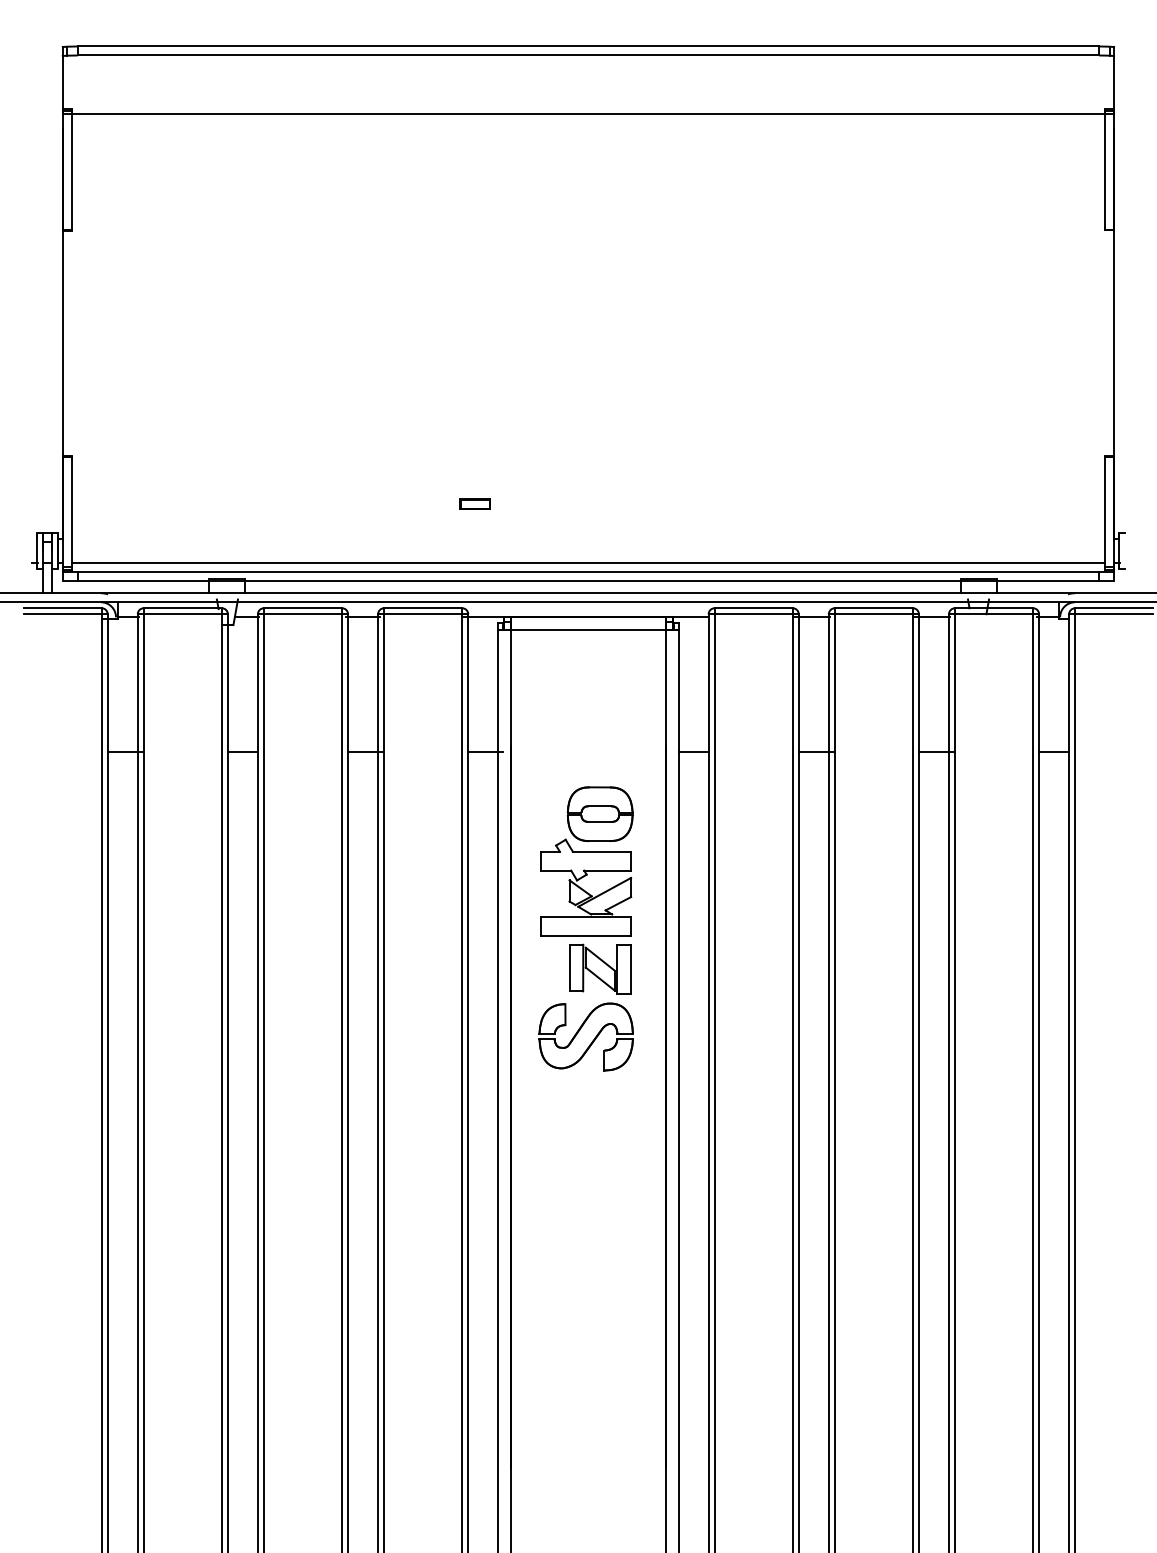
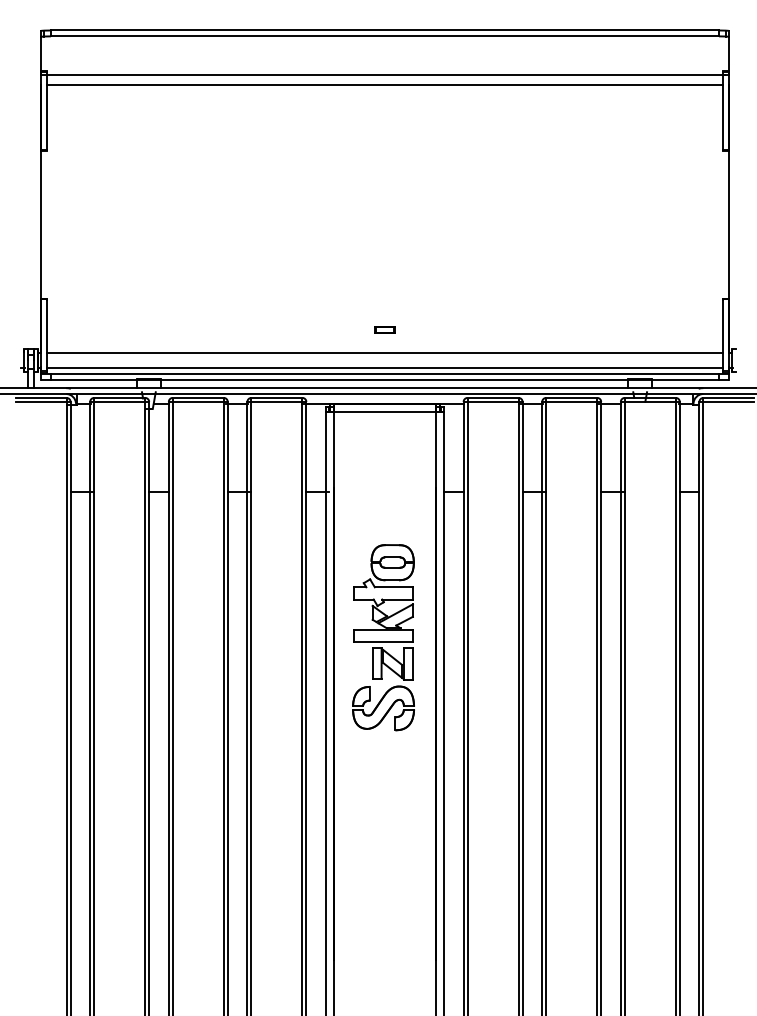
line: (589, 129) -> (385, 84), added
part: (474, 503) -> (384, 329), moved
line: (589, 538) -> (385, 352), added
part: (586, 928) -> (383, 637), moved

